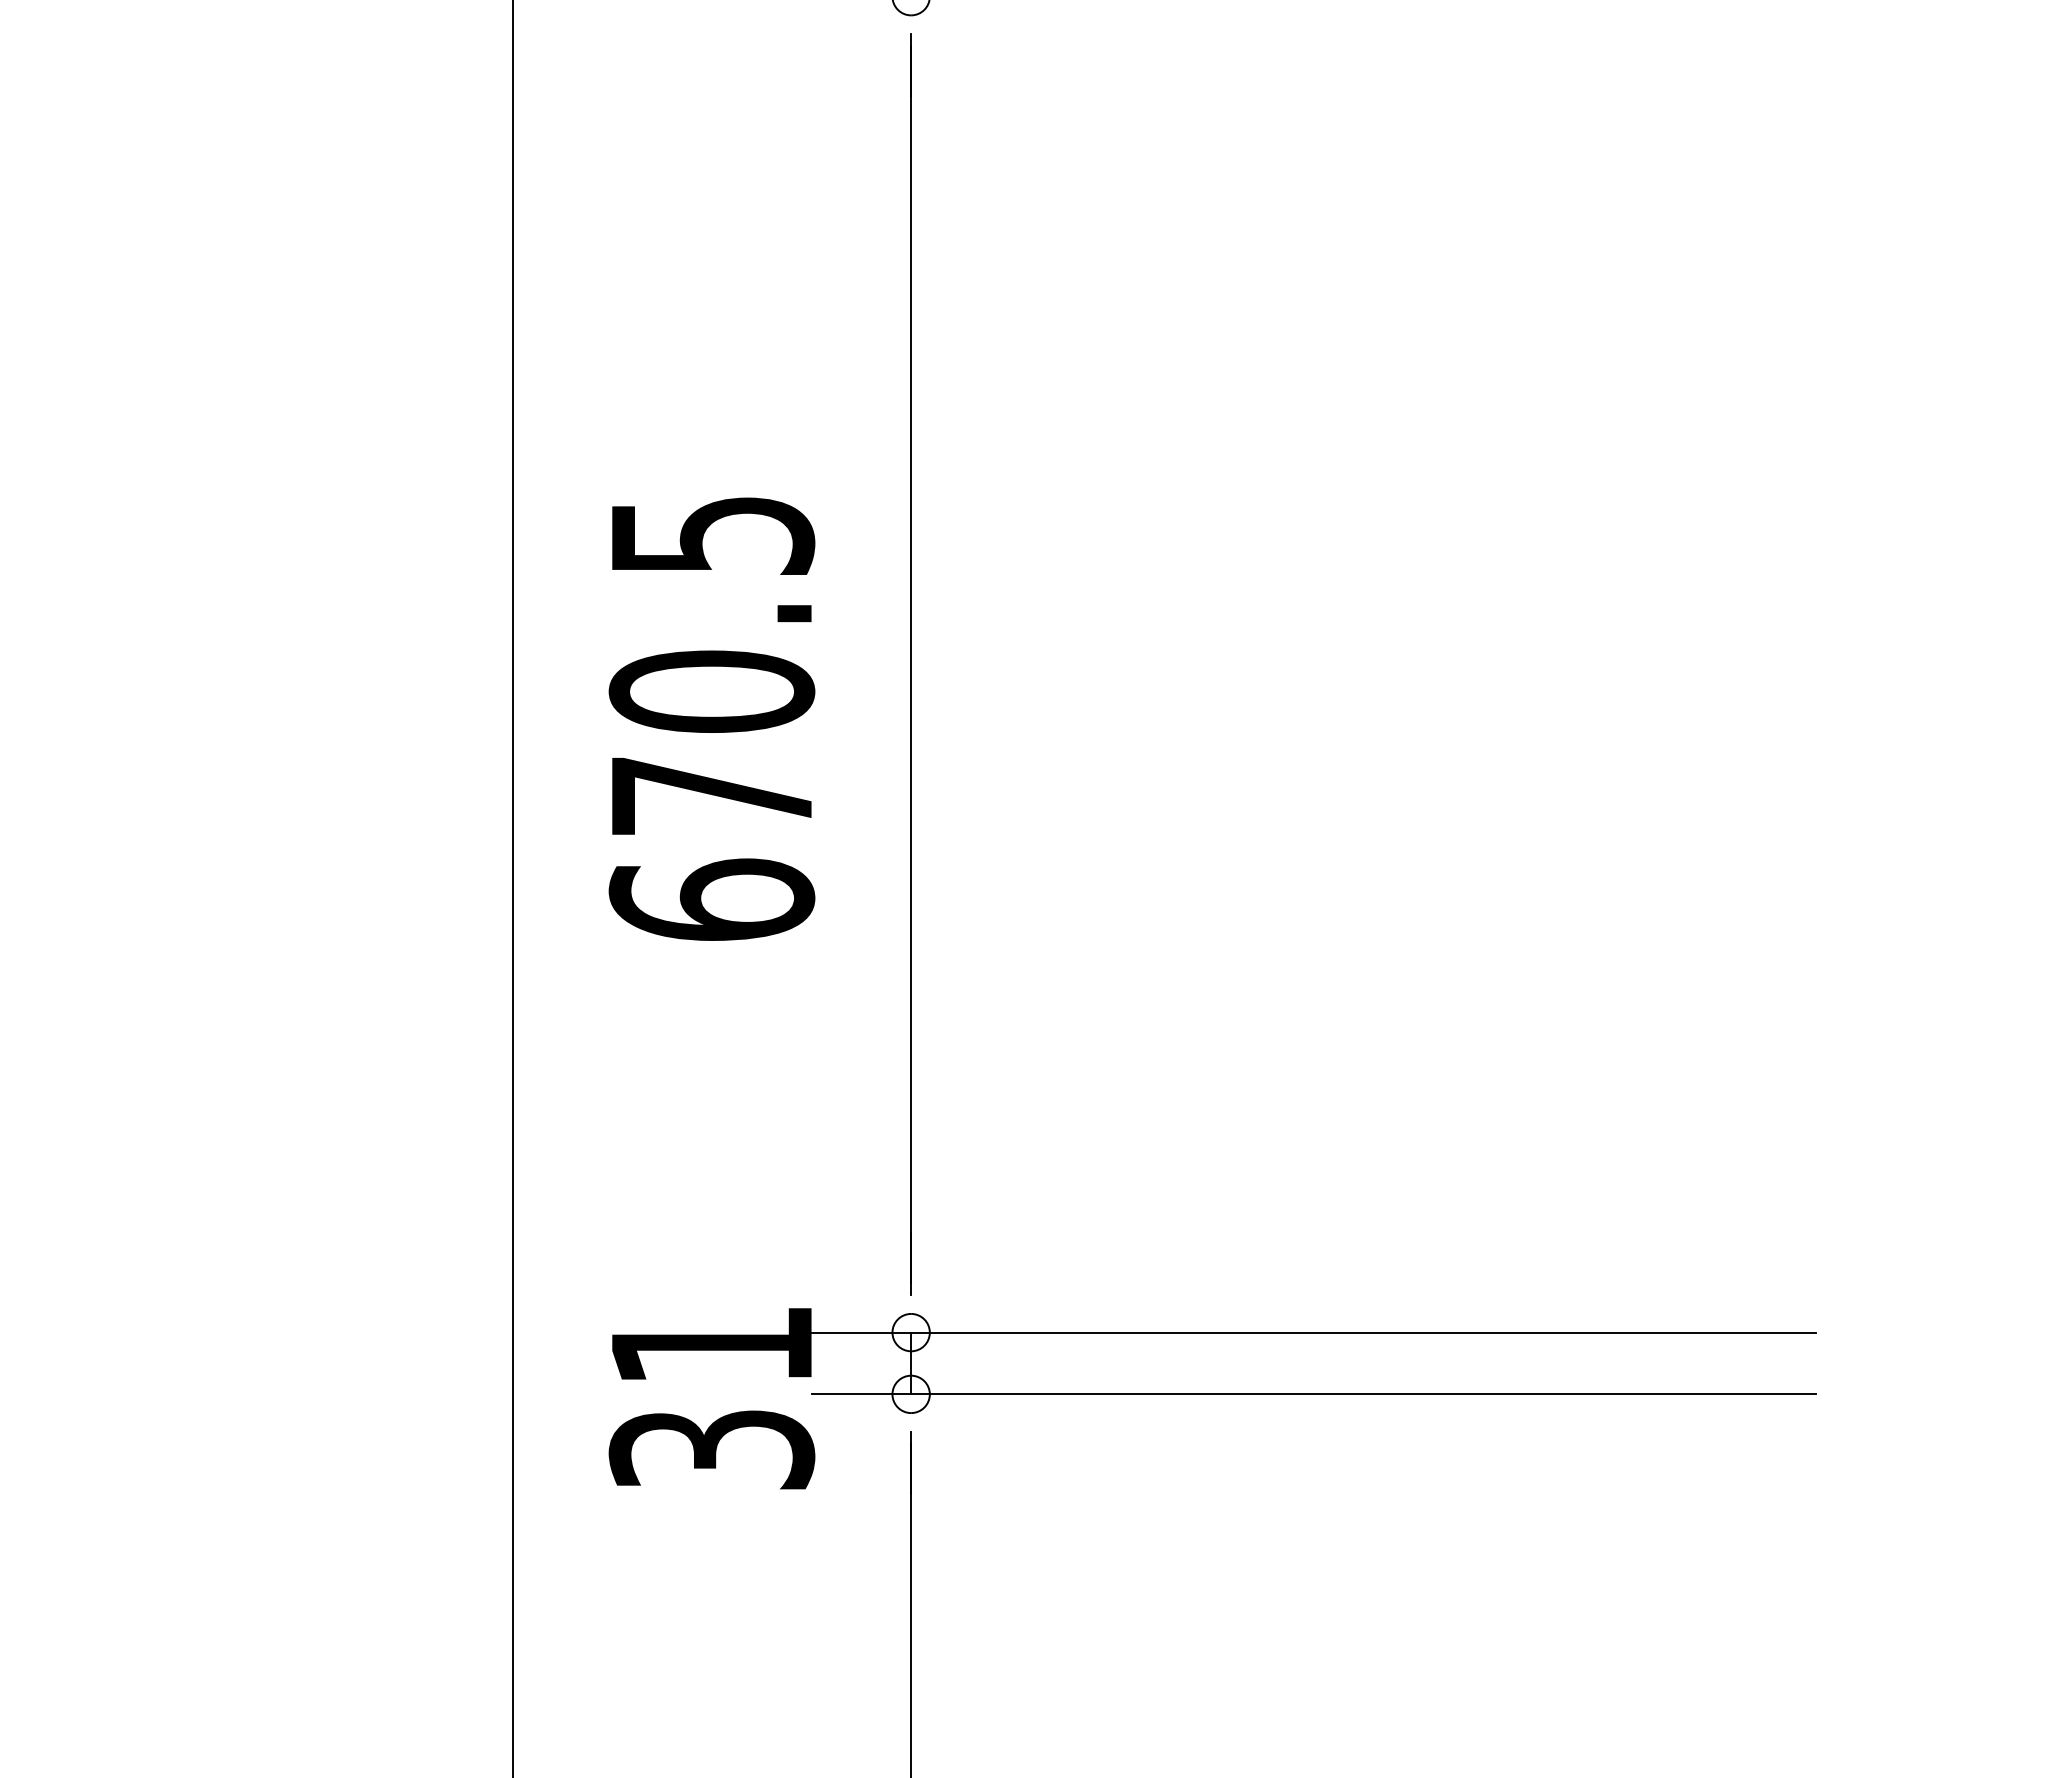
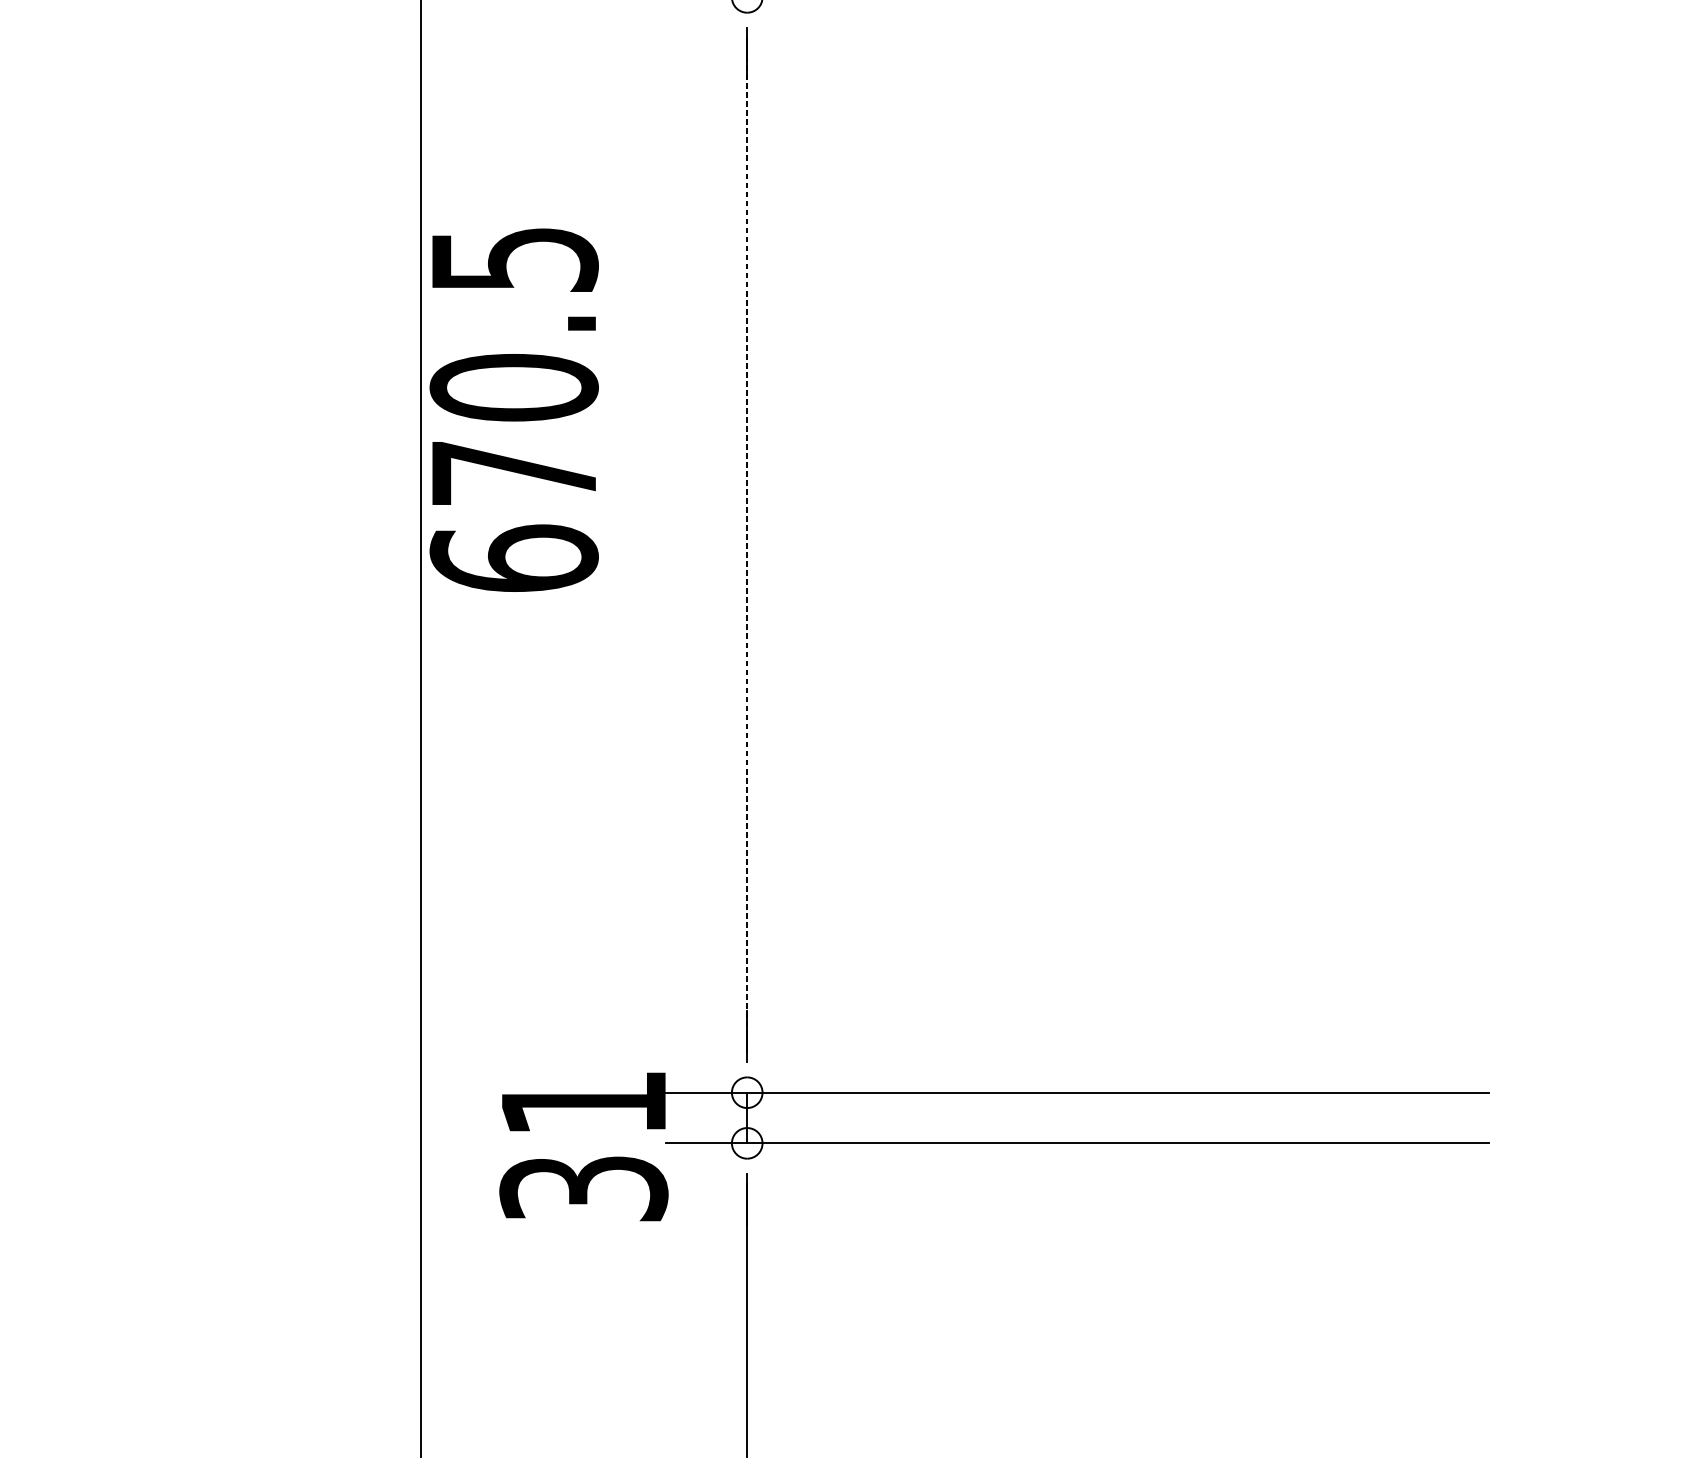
line: (911, 665) -> (747, 545), solid -> dashed
text: (711, 718) -> (513, 409), moved

